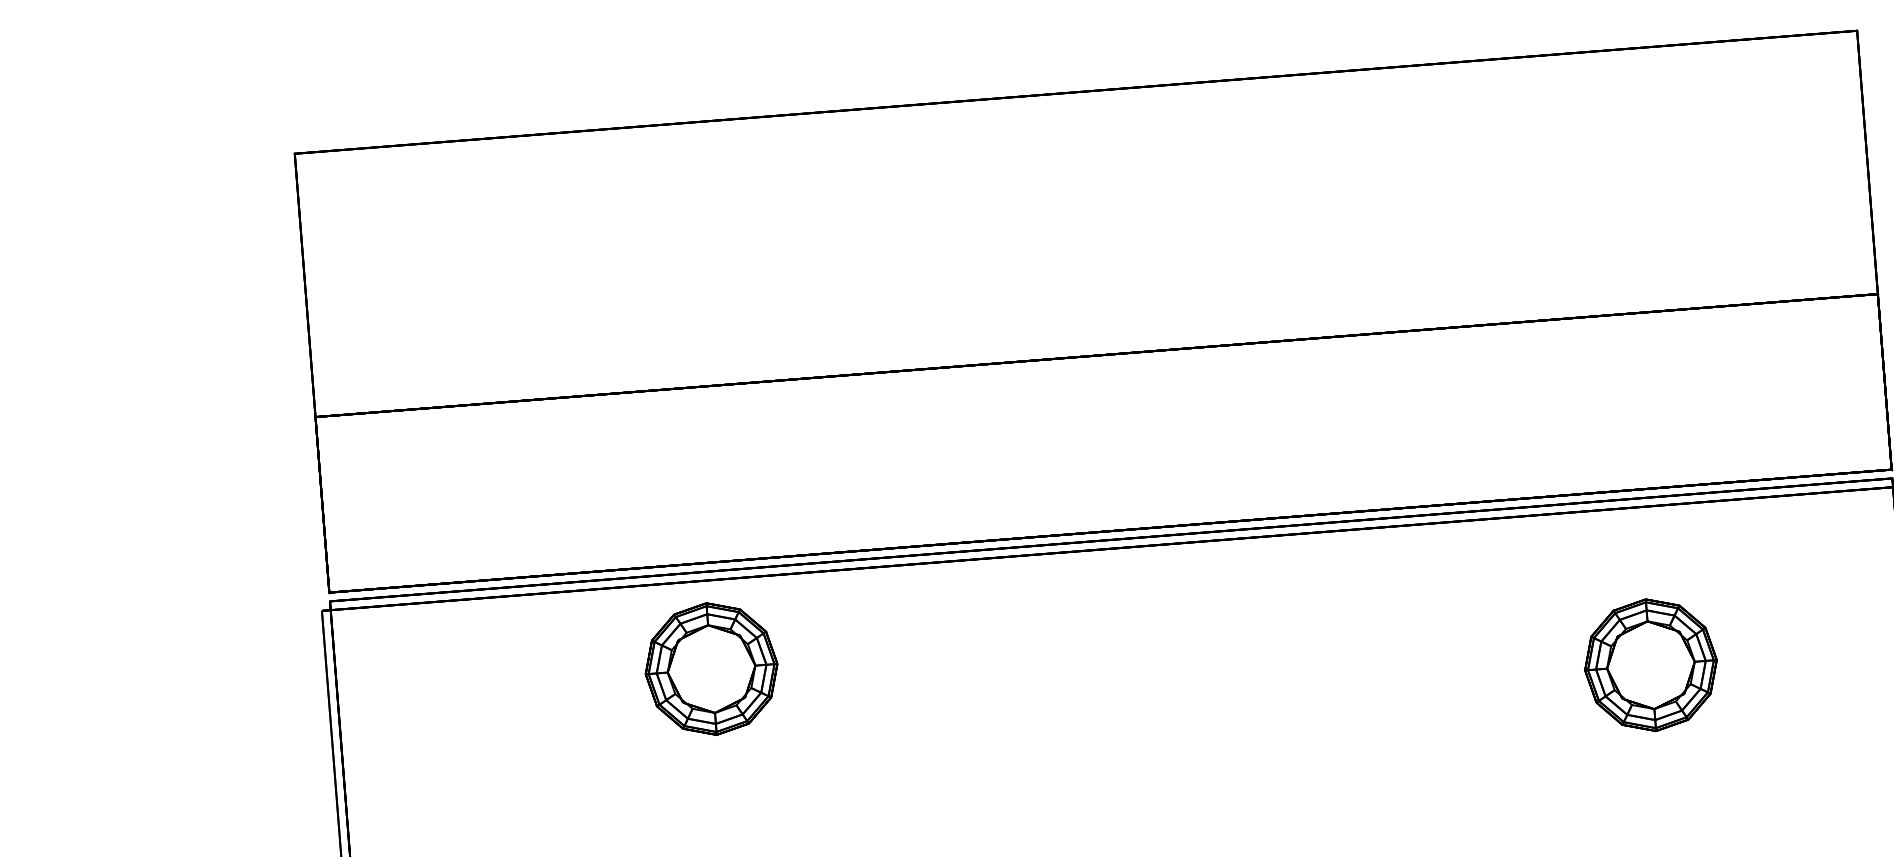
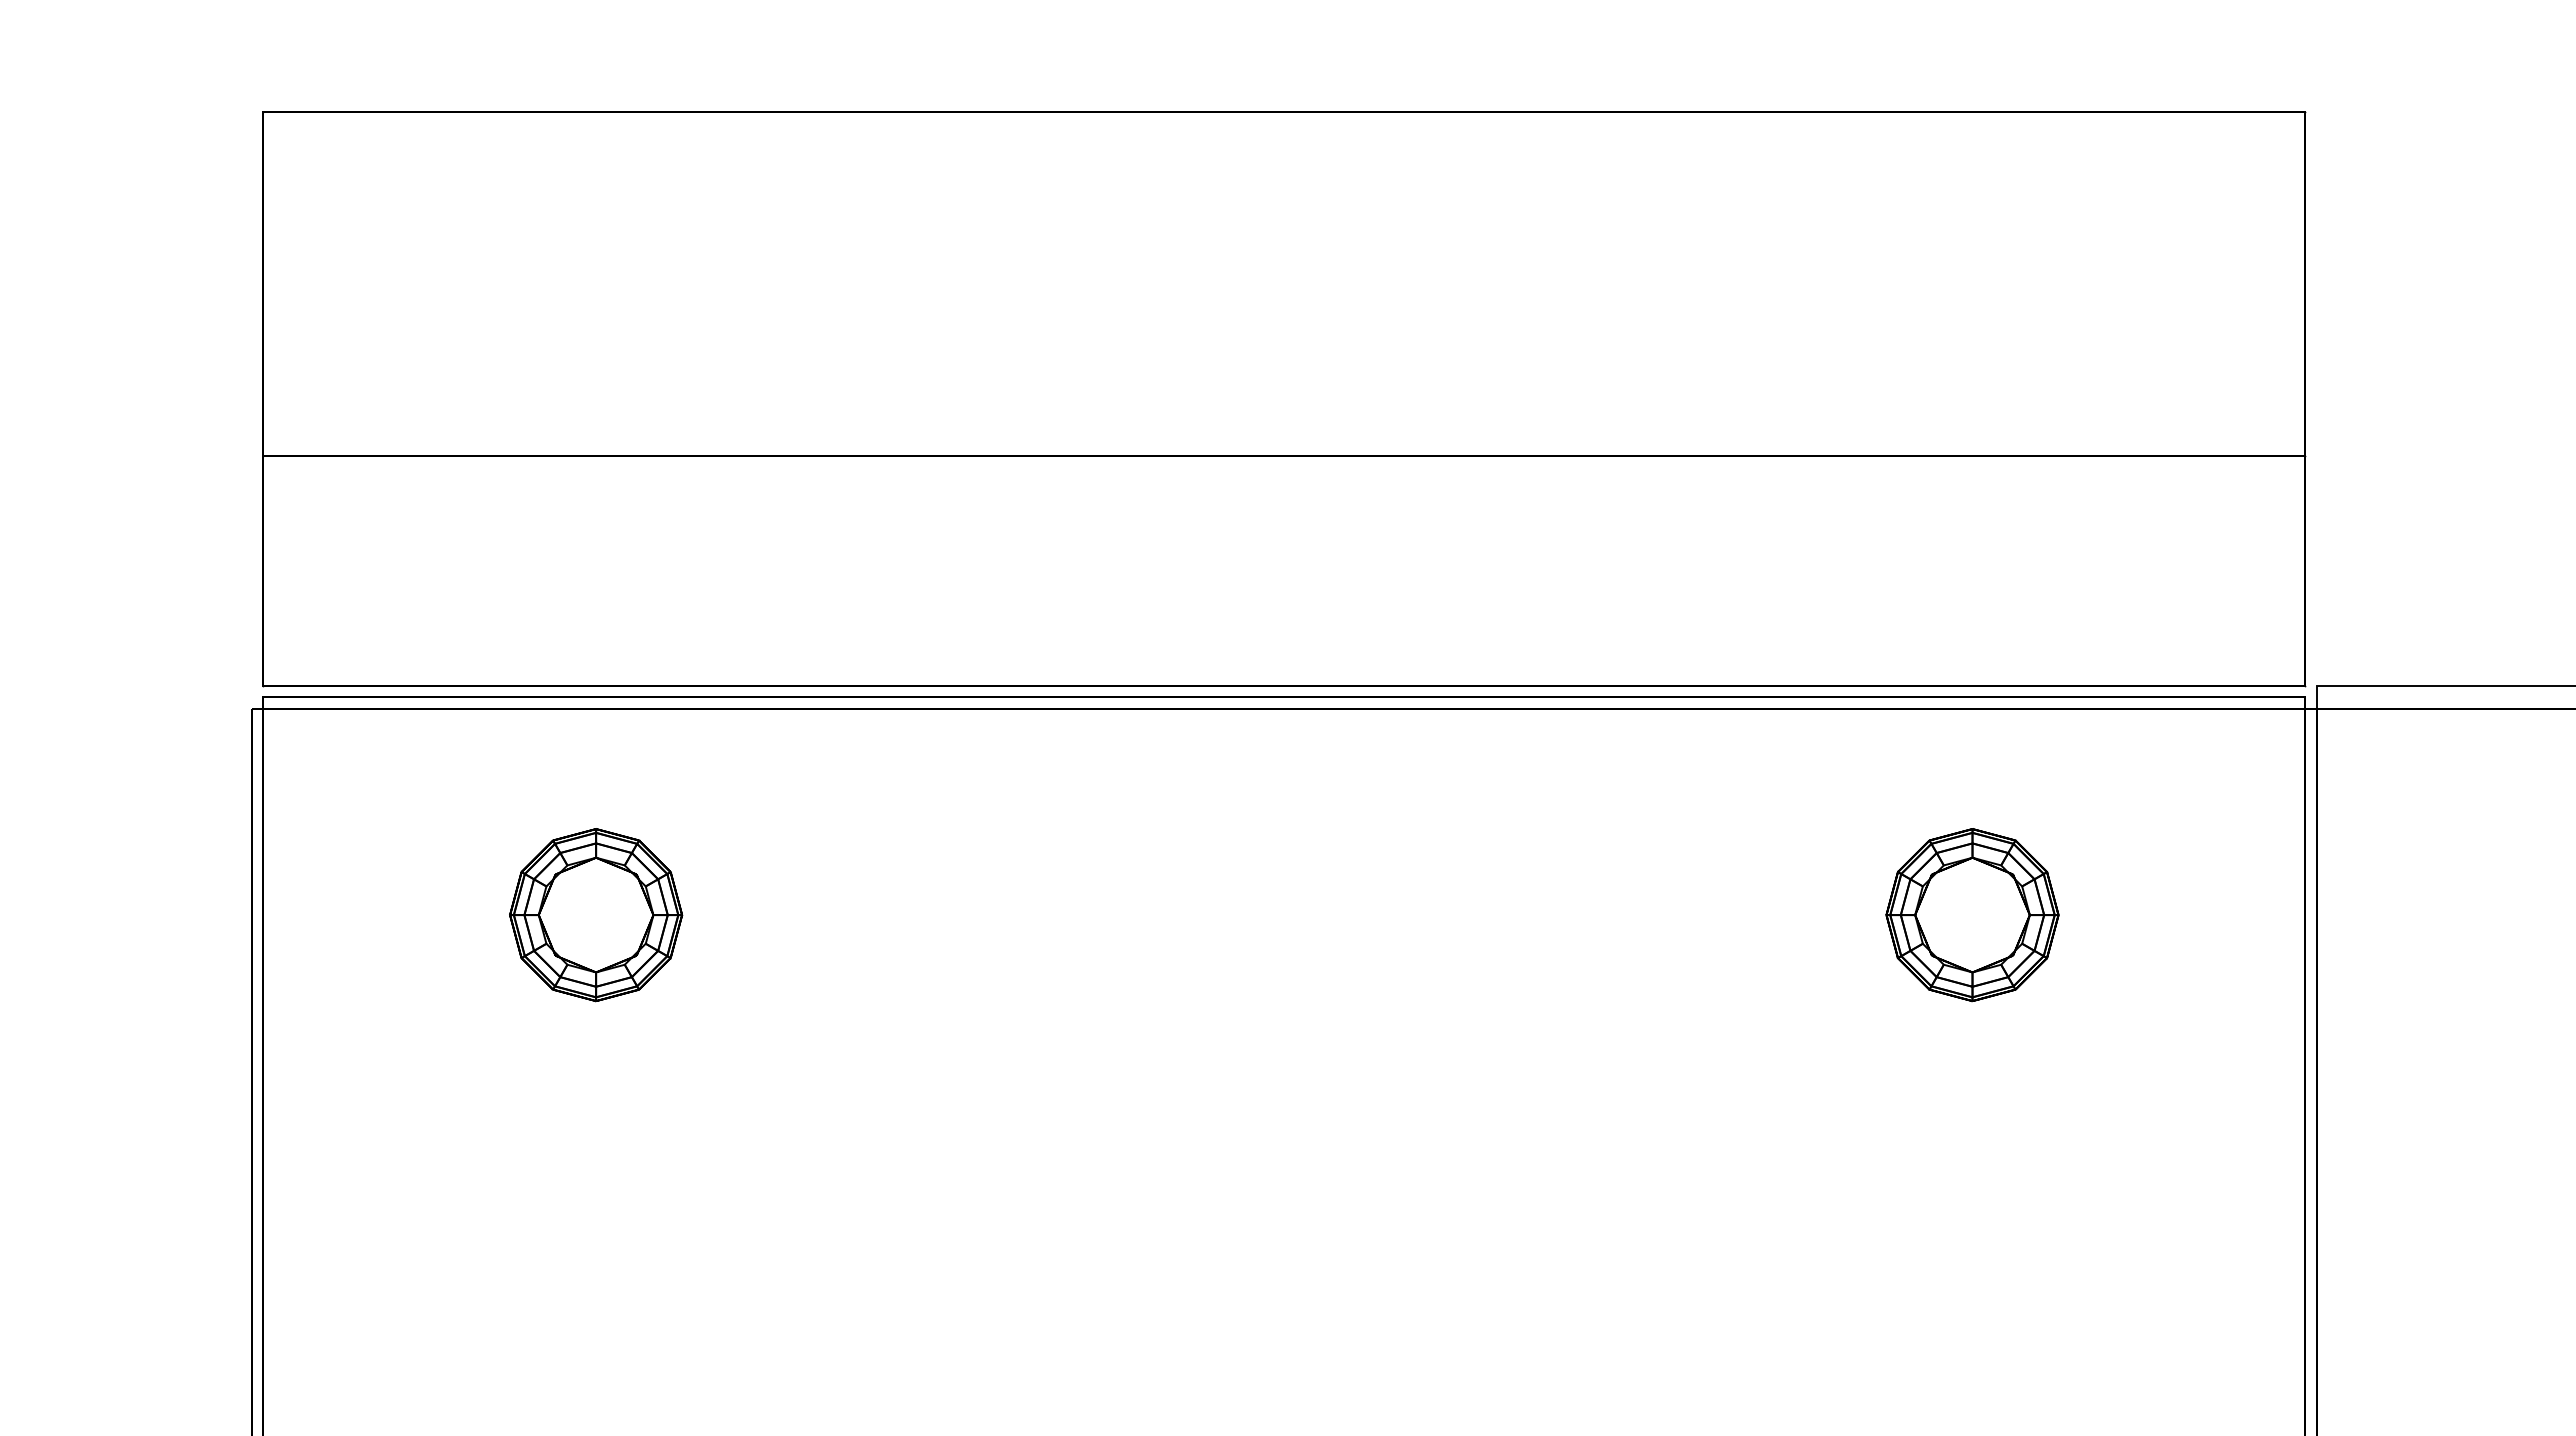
part: (711, 669) -> (596, 915), moved

